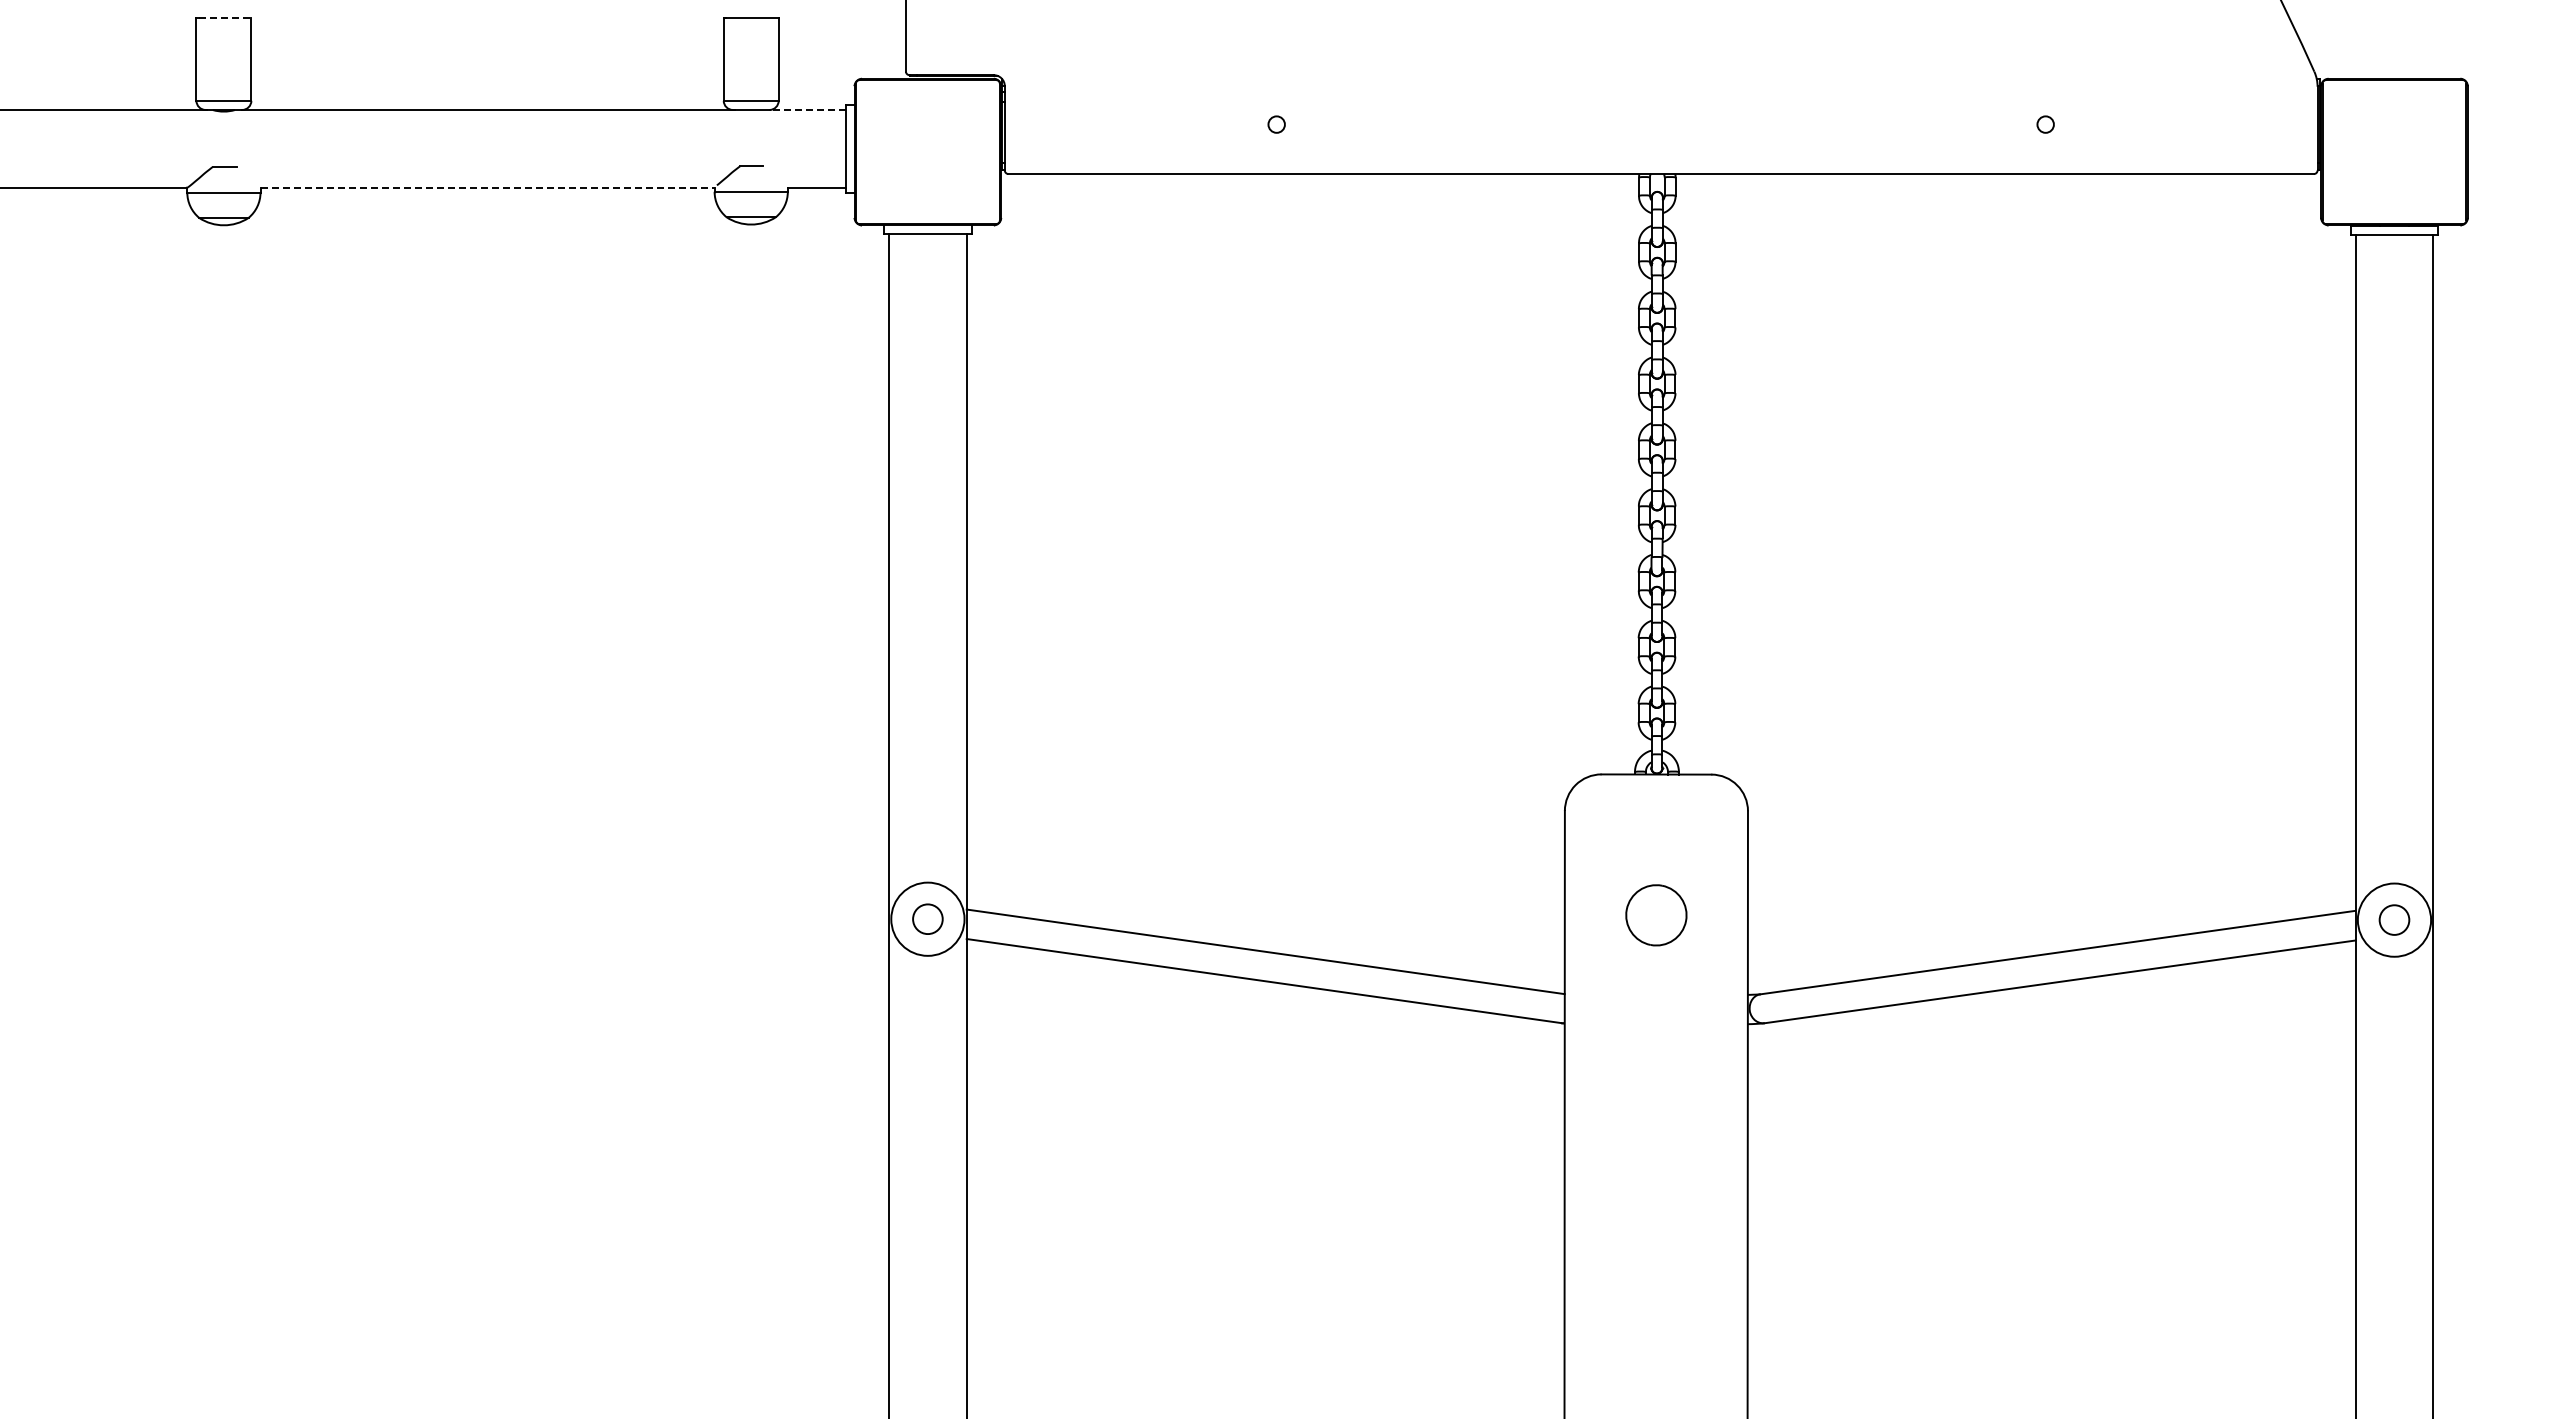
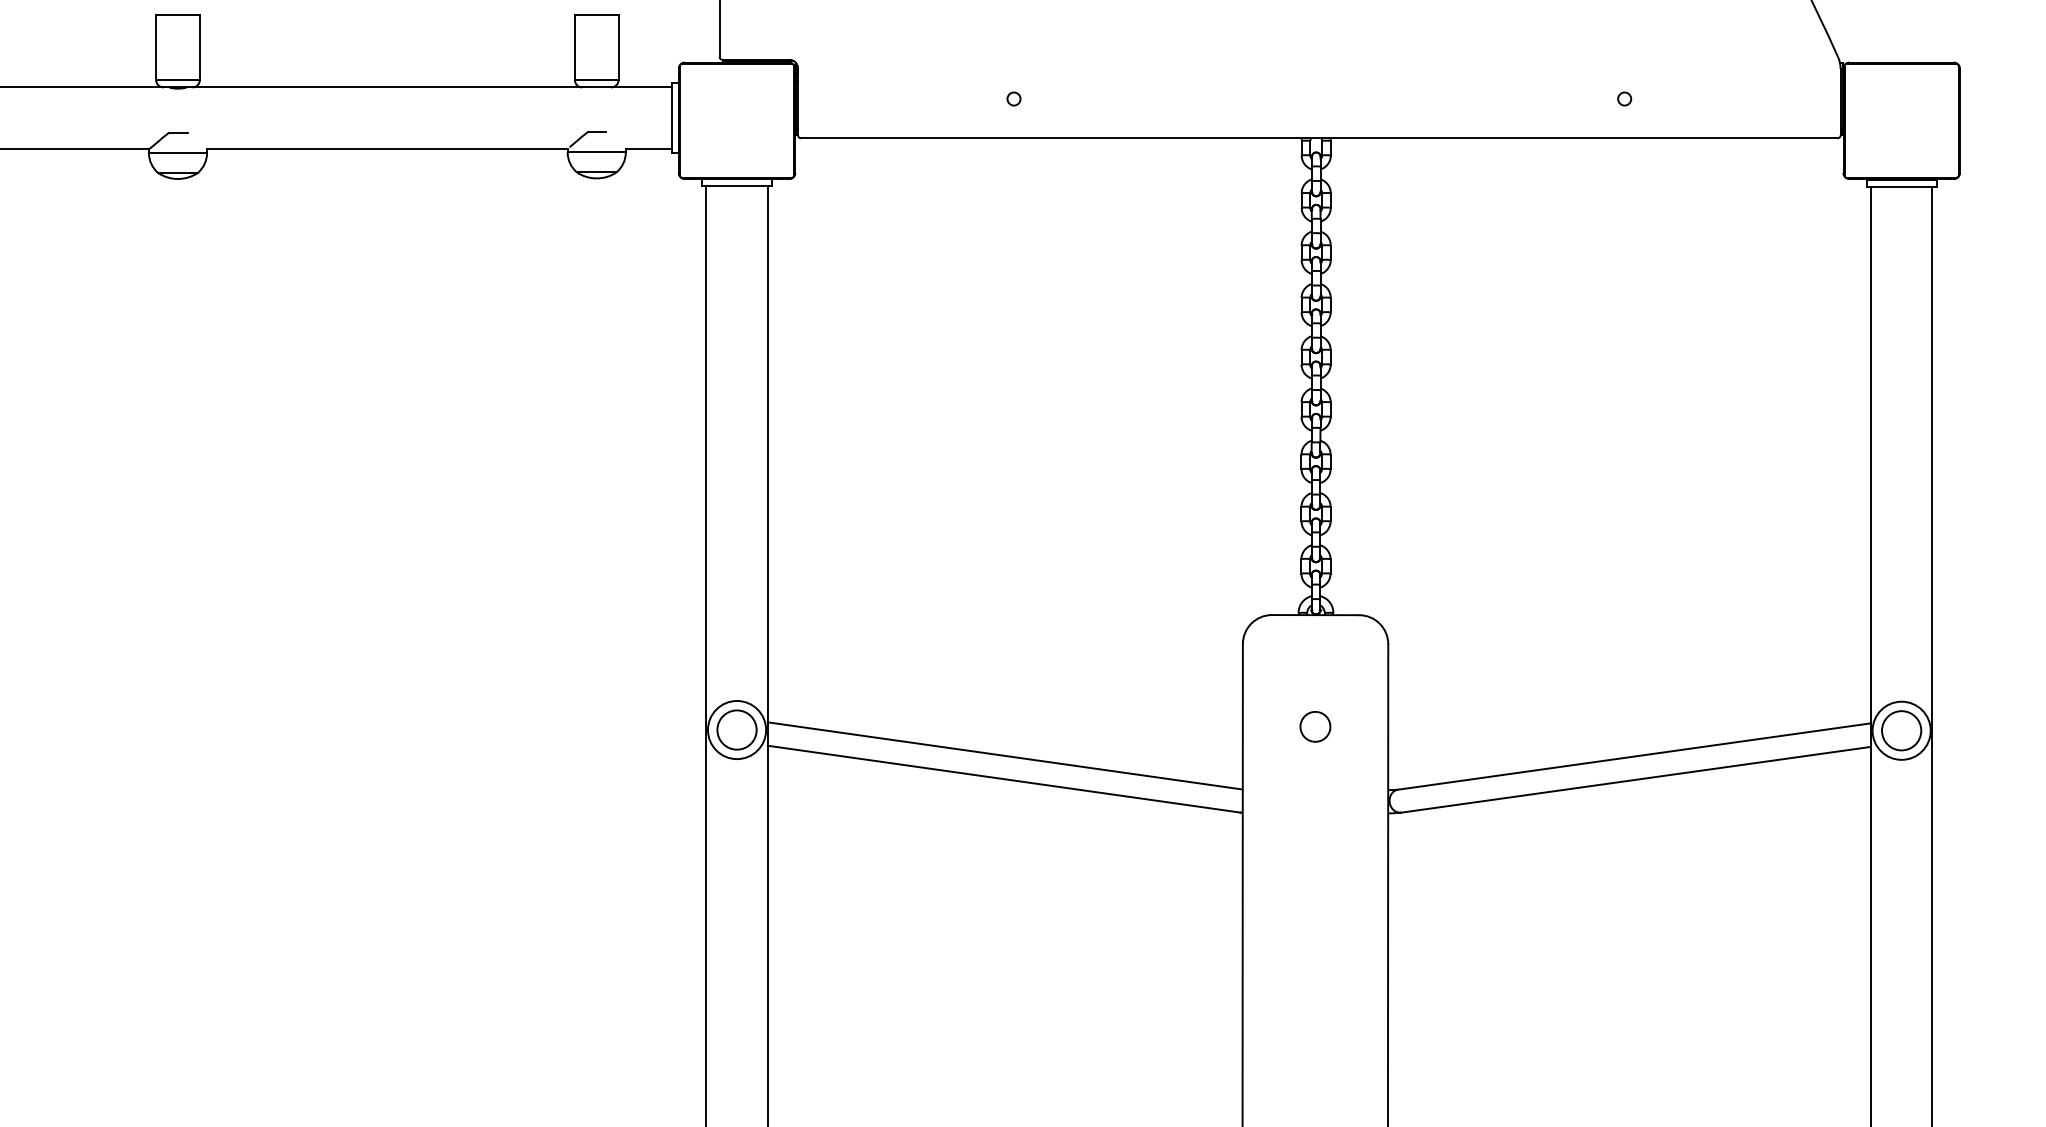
line: (225, 18) -> (179, 14), dashed -> solid
line: (807, 109) -> (641, 87), dashed -> solid
line: (488, 187) -> (388, 148), dashed -> solid
part: (1655, 914) -> (1314, 726), size x0.62
circle: (927, 918) -> (736, 729), size x1.67
circle: (2394, 919) -> (1901, 730), size x1.67

